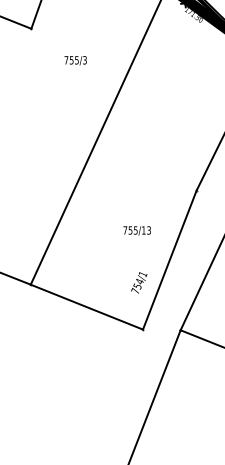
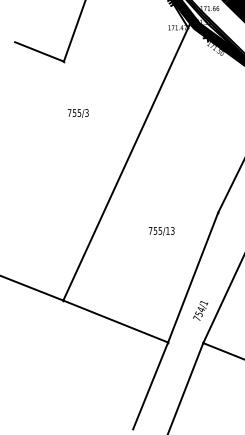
text: (75, 60) -> (78, 113), moved
text: (136, 231) -> (161, 231), moved
text: (139, 282) -> (200, 310), moved
line: (124, 375) -> (150, 385), added

